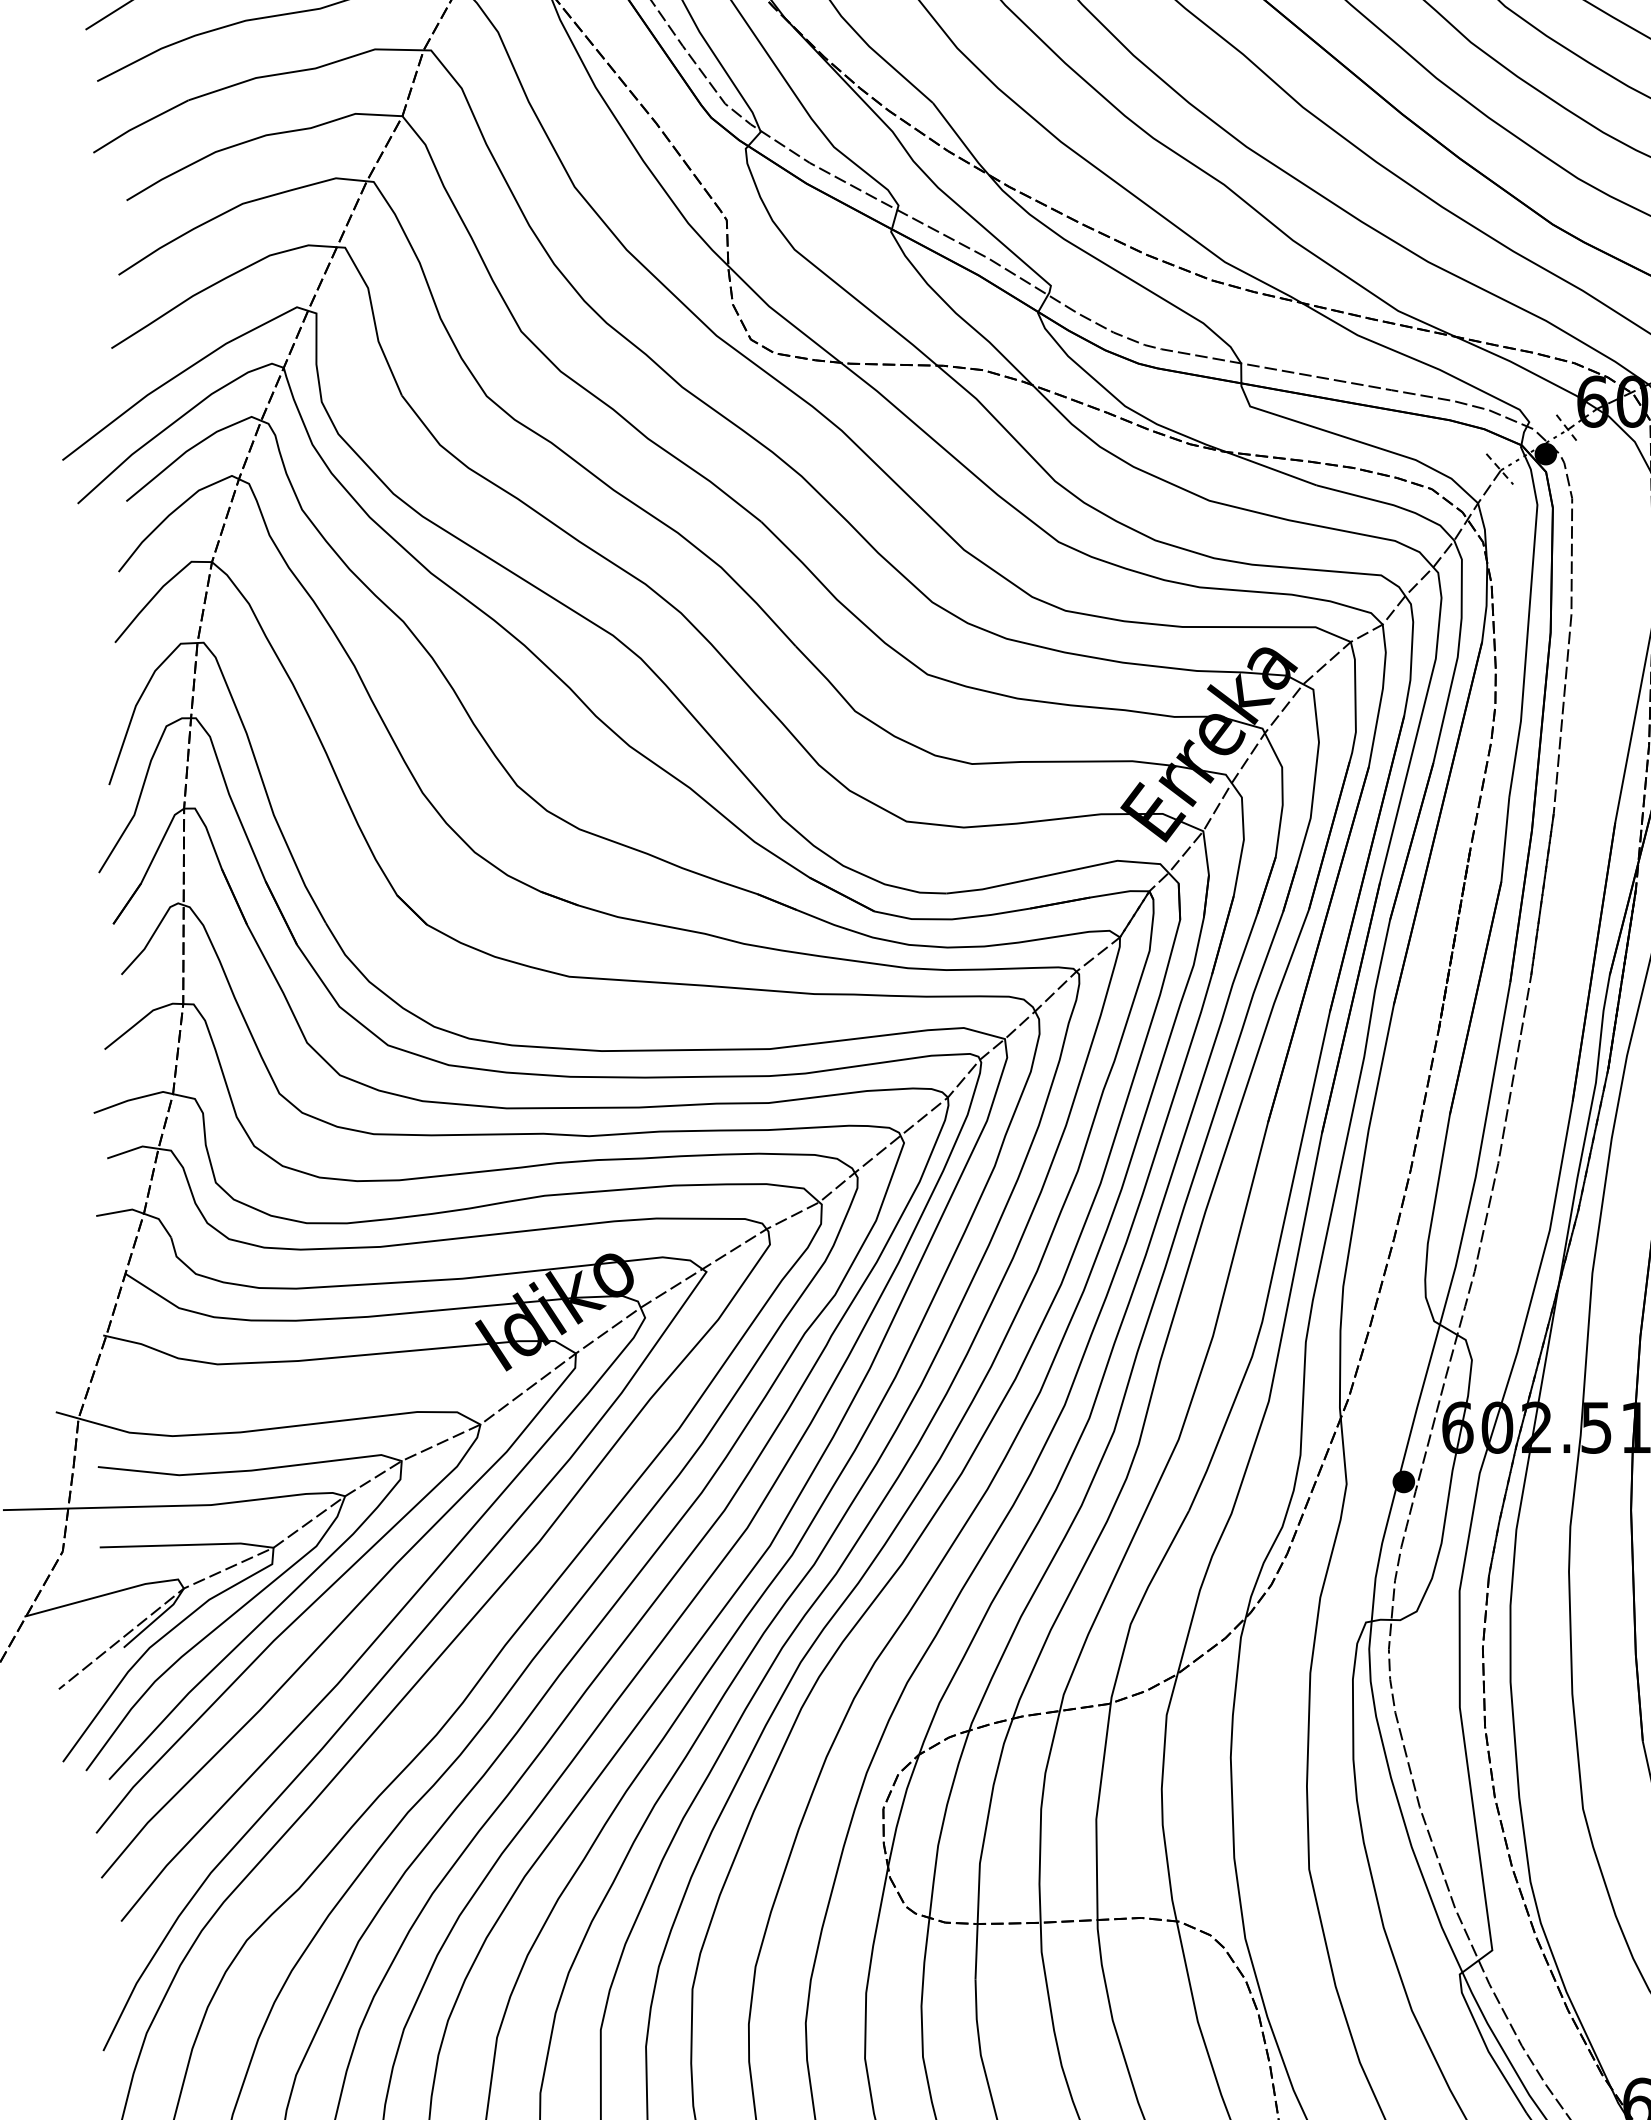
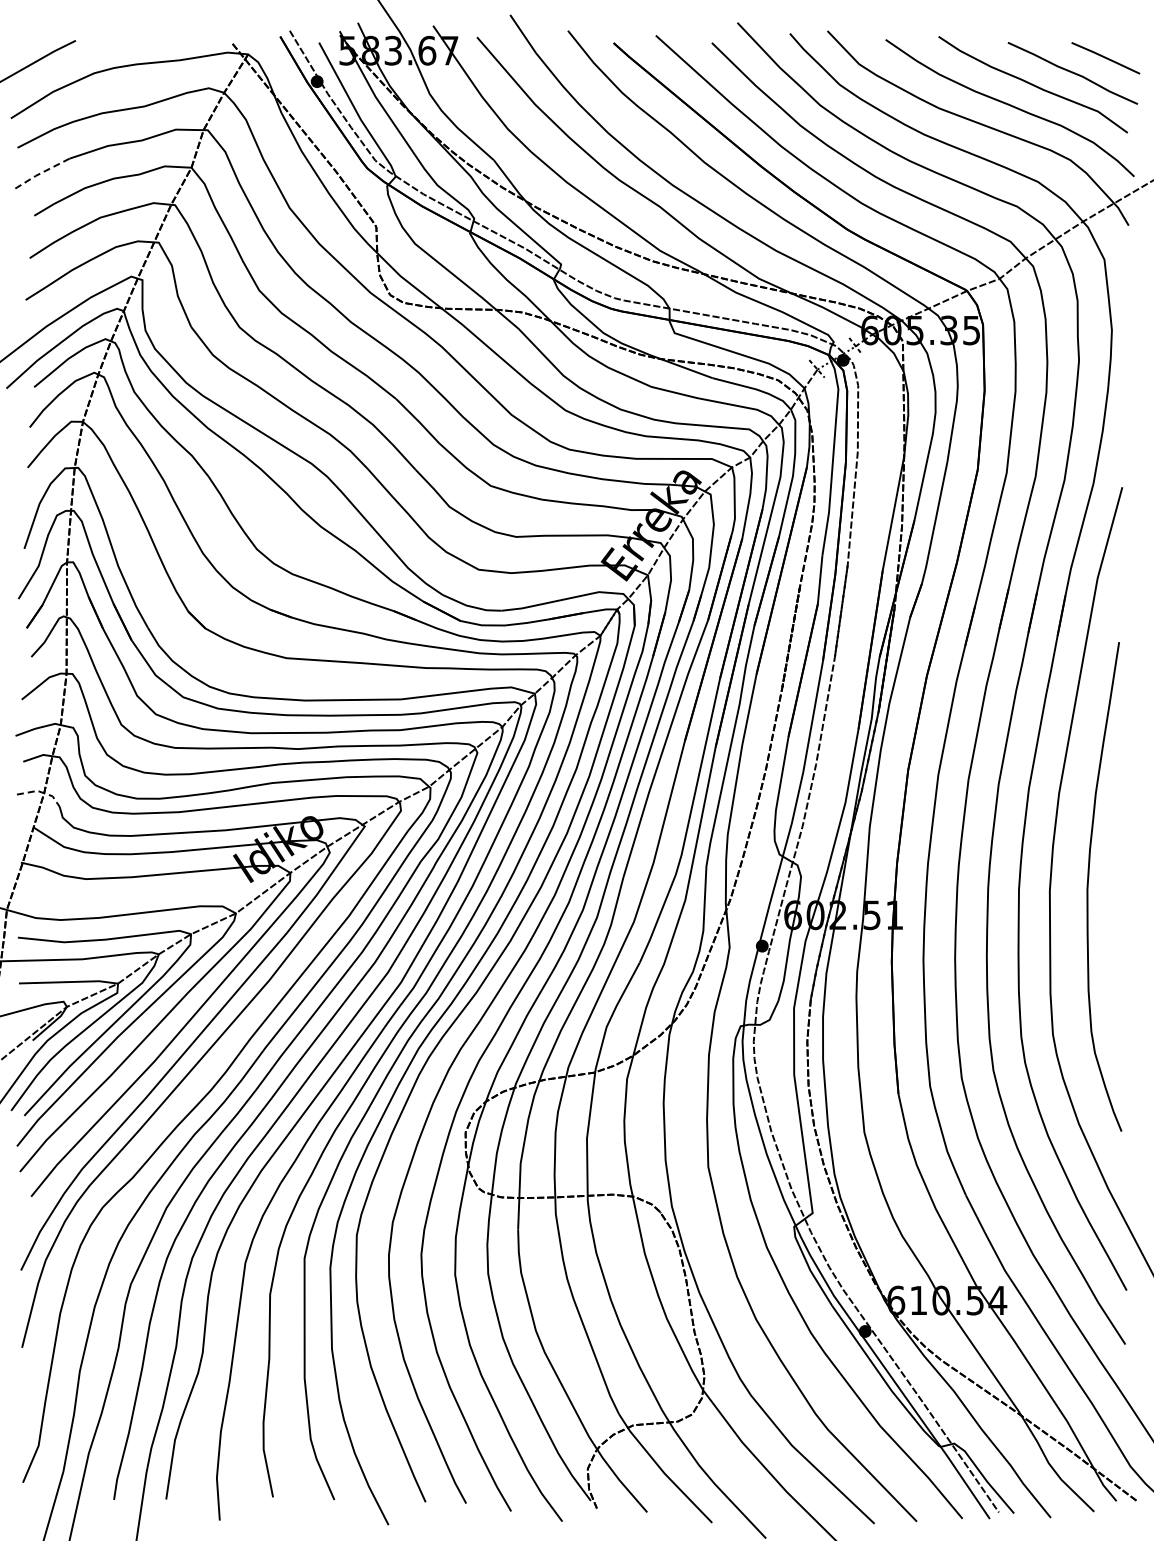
line: (139, 126) -> (41, 173), solid -> dashed
line: (139, 1212) -> (41, 792), solid -> dashed

